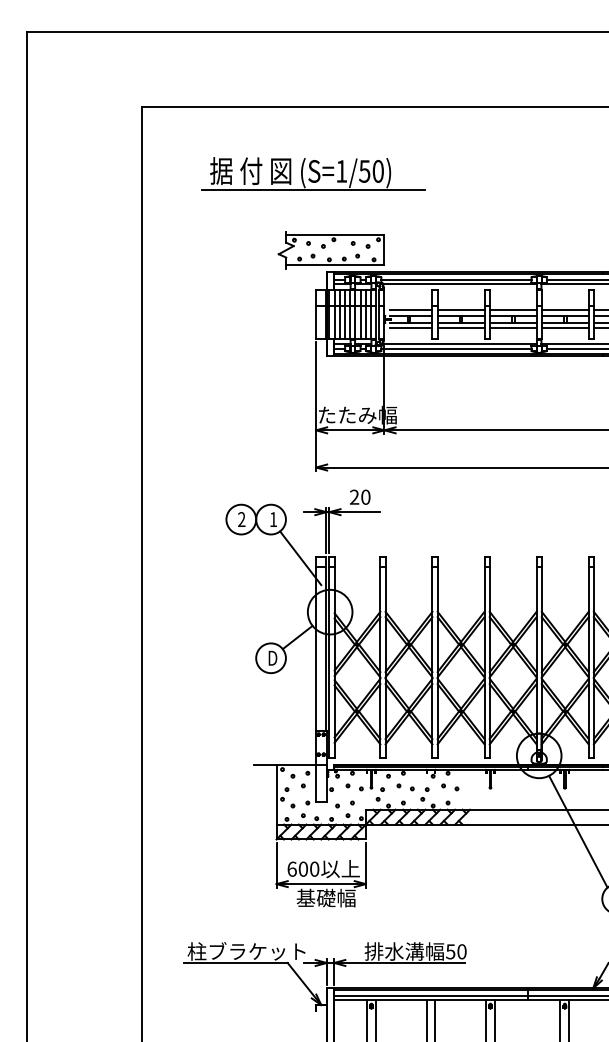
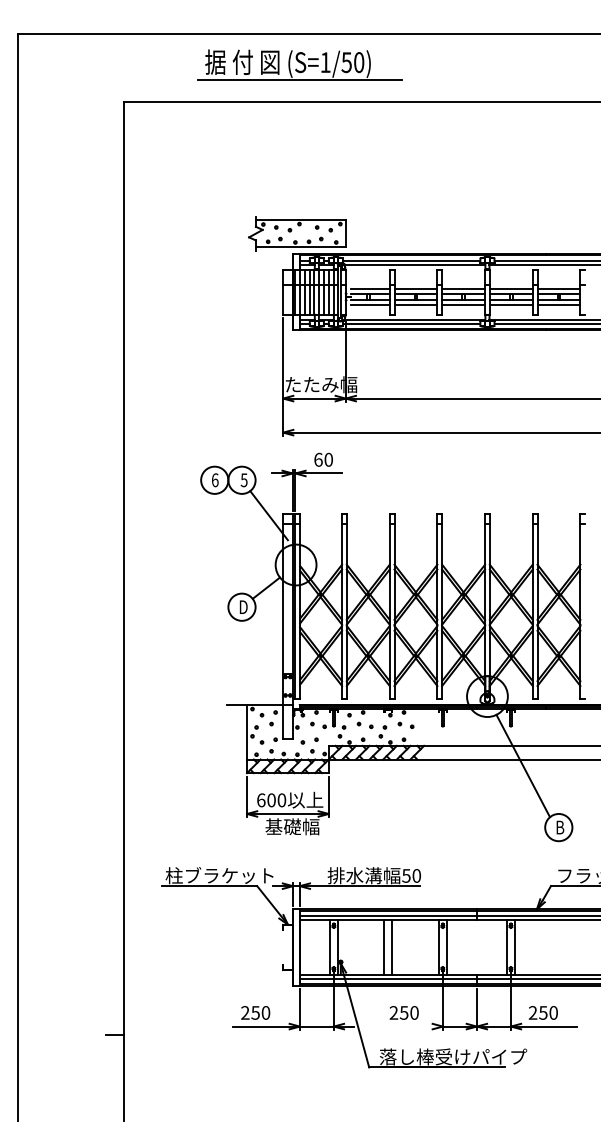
part: (313, 173) -> (299, 64), moved
text: (354, 496) -> (318, 459), 20 -> 60
text: (241, 519) -> (214, 480), 2 -> 6
text: (272, 519) -> (243, 480), 1 -> 5

